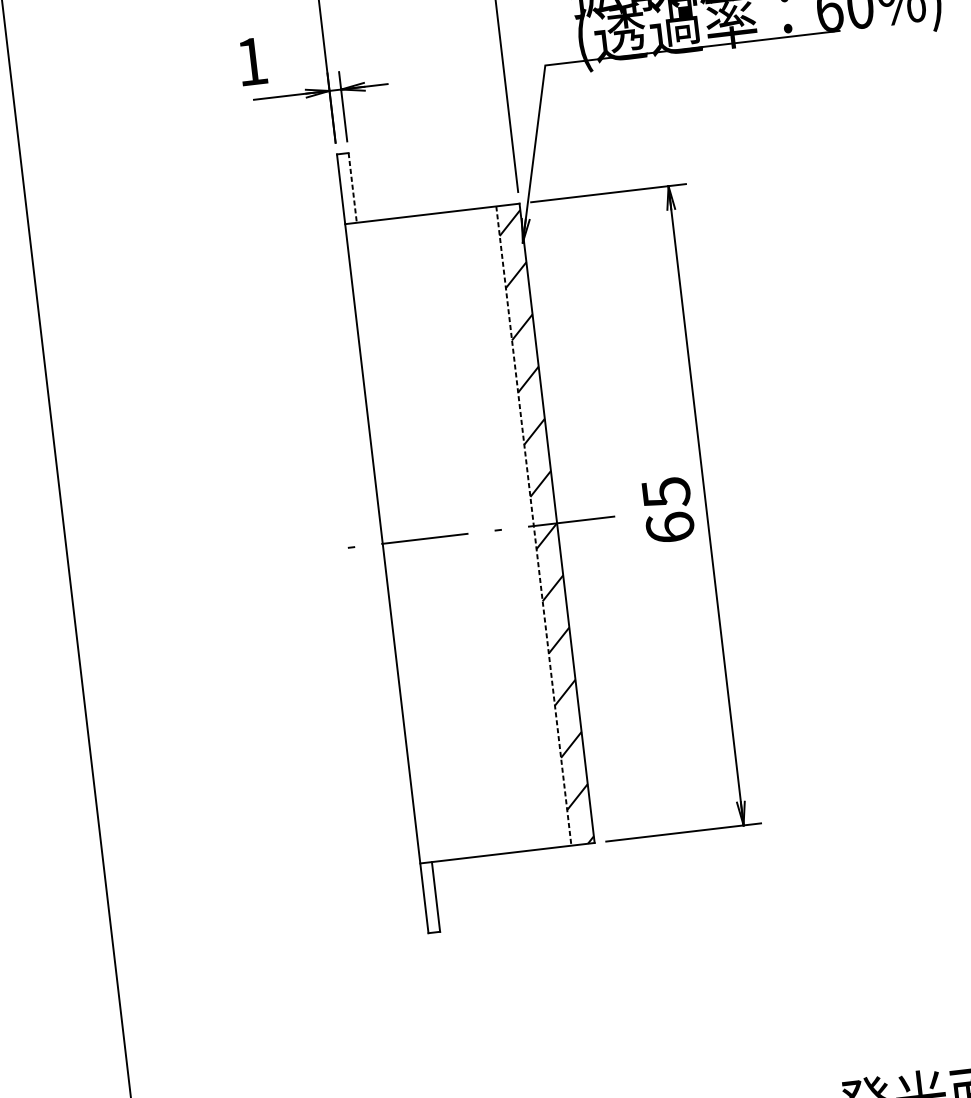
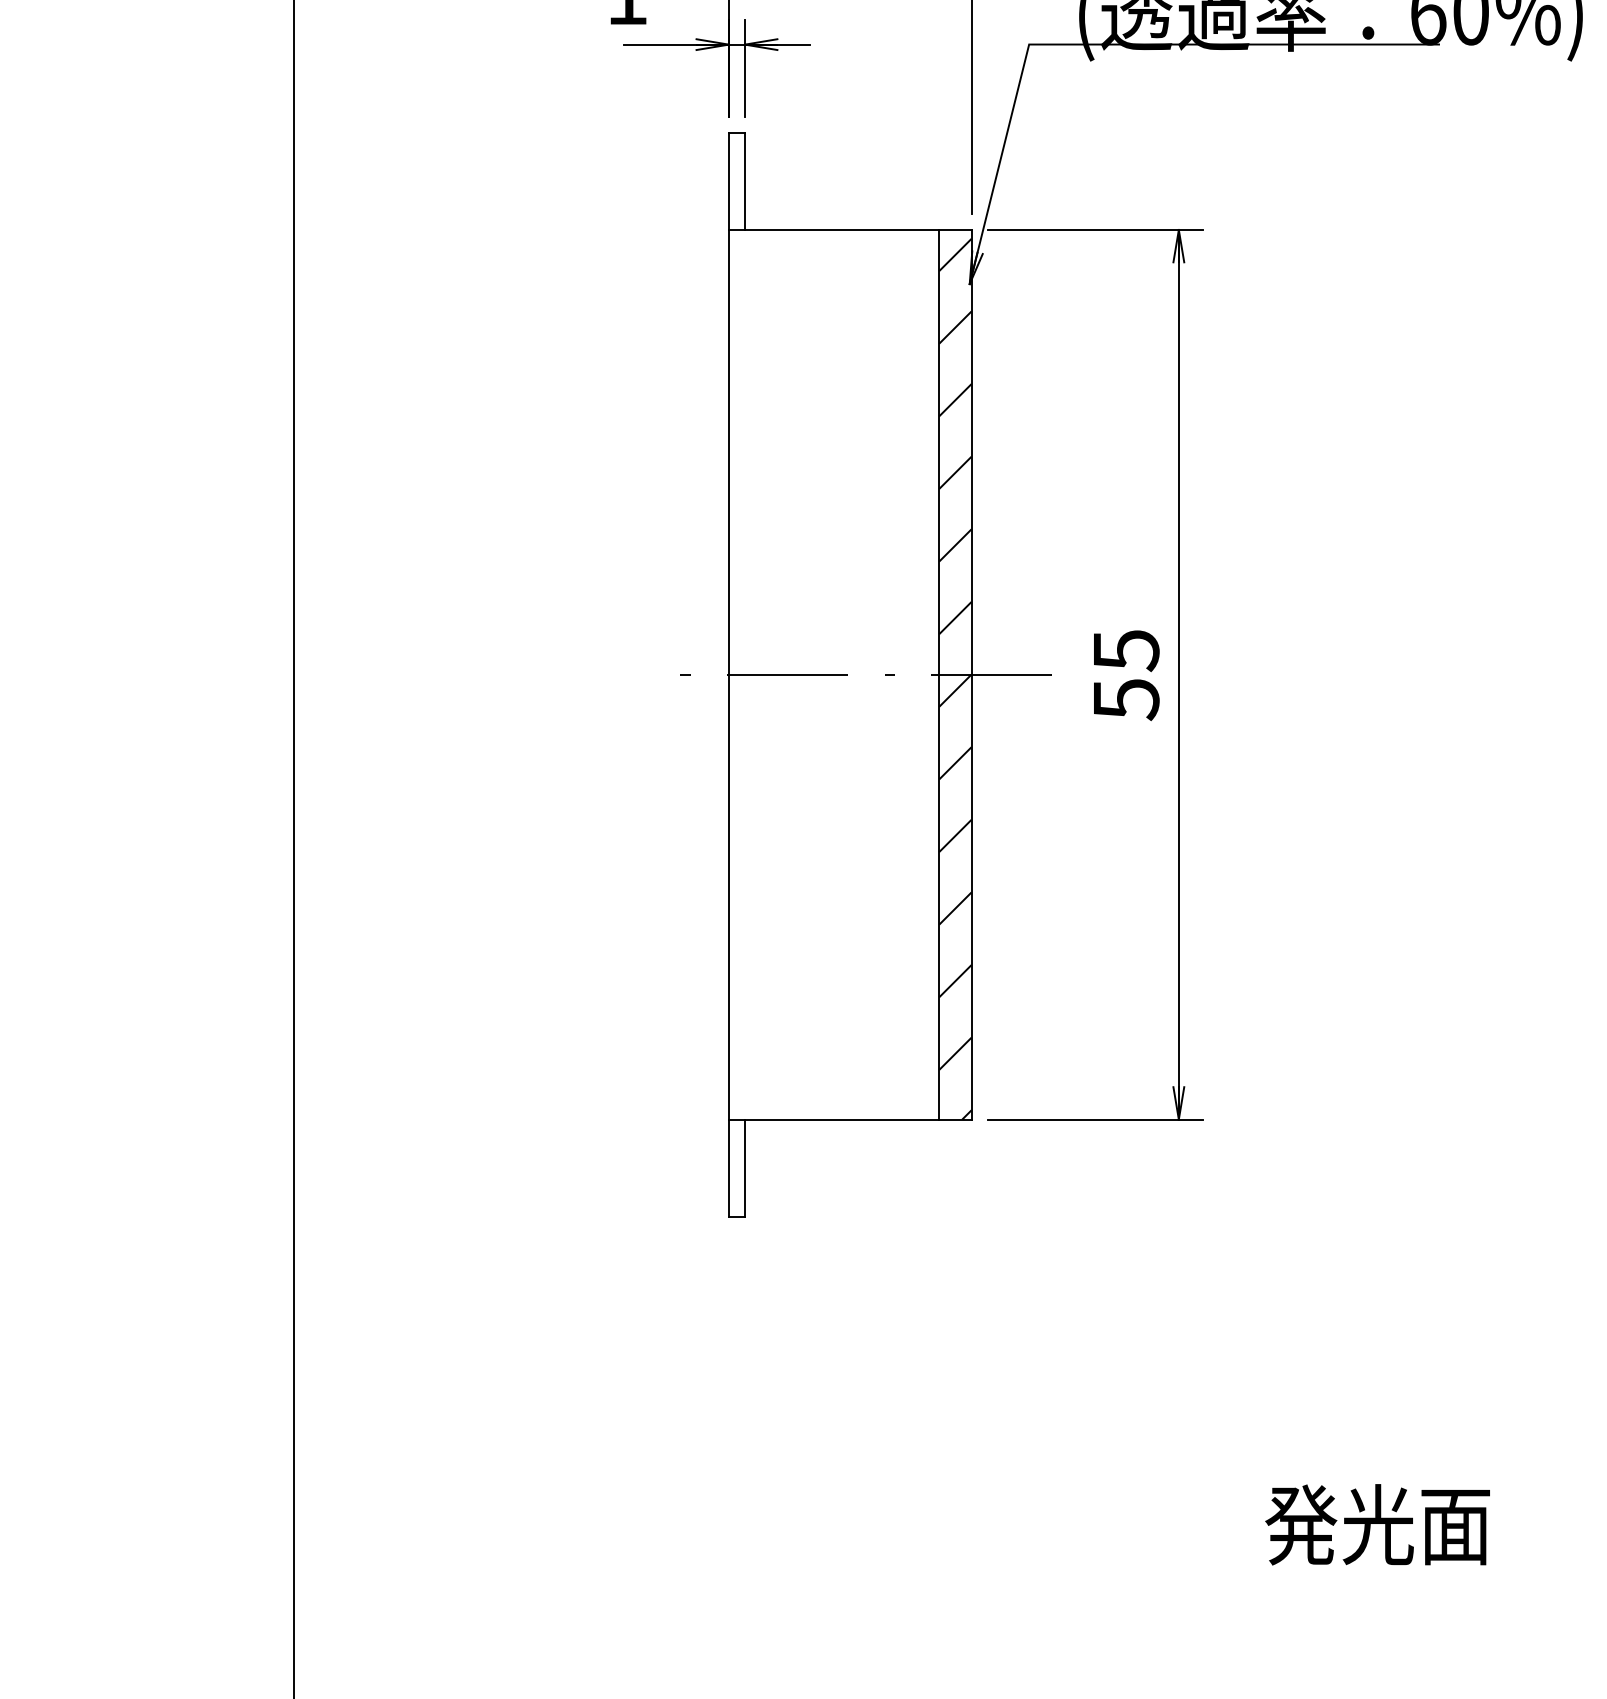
line: (353, 187) -> (745, 181), dashed -> solid
line: (534, 525) -> (939, 674), dashed -> solid
text: (669, 528) -> (1125, 699), 65 -> 55

